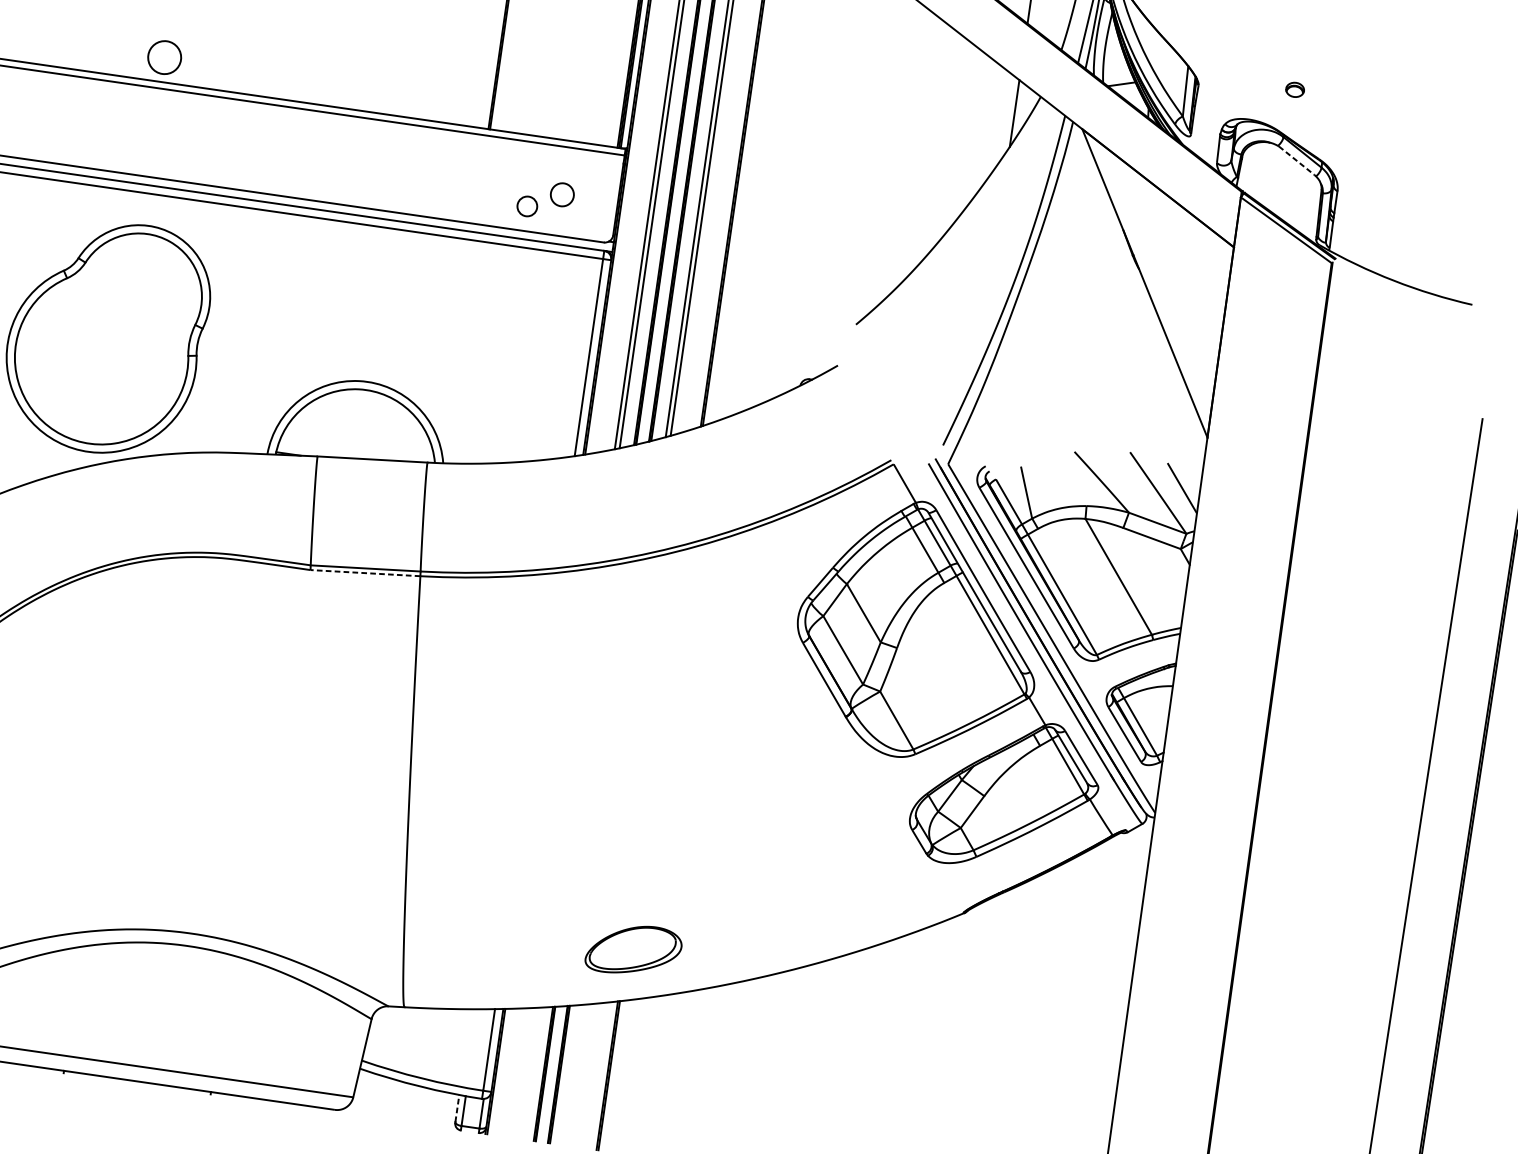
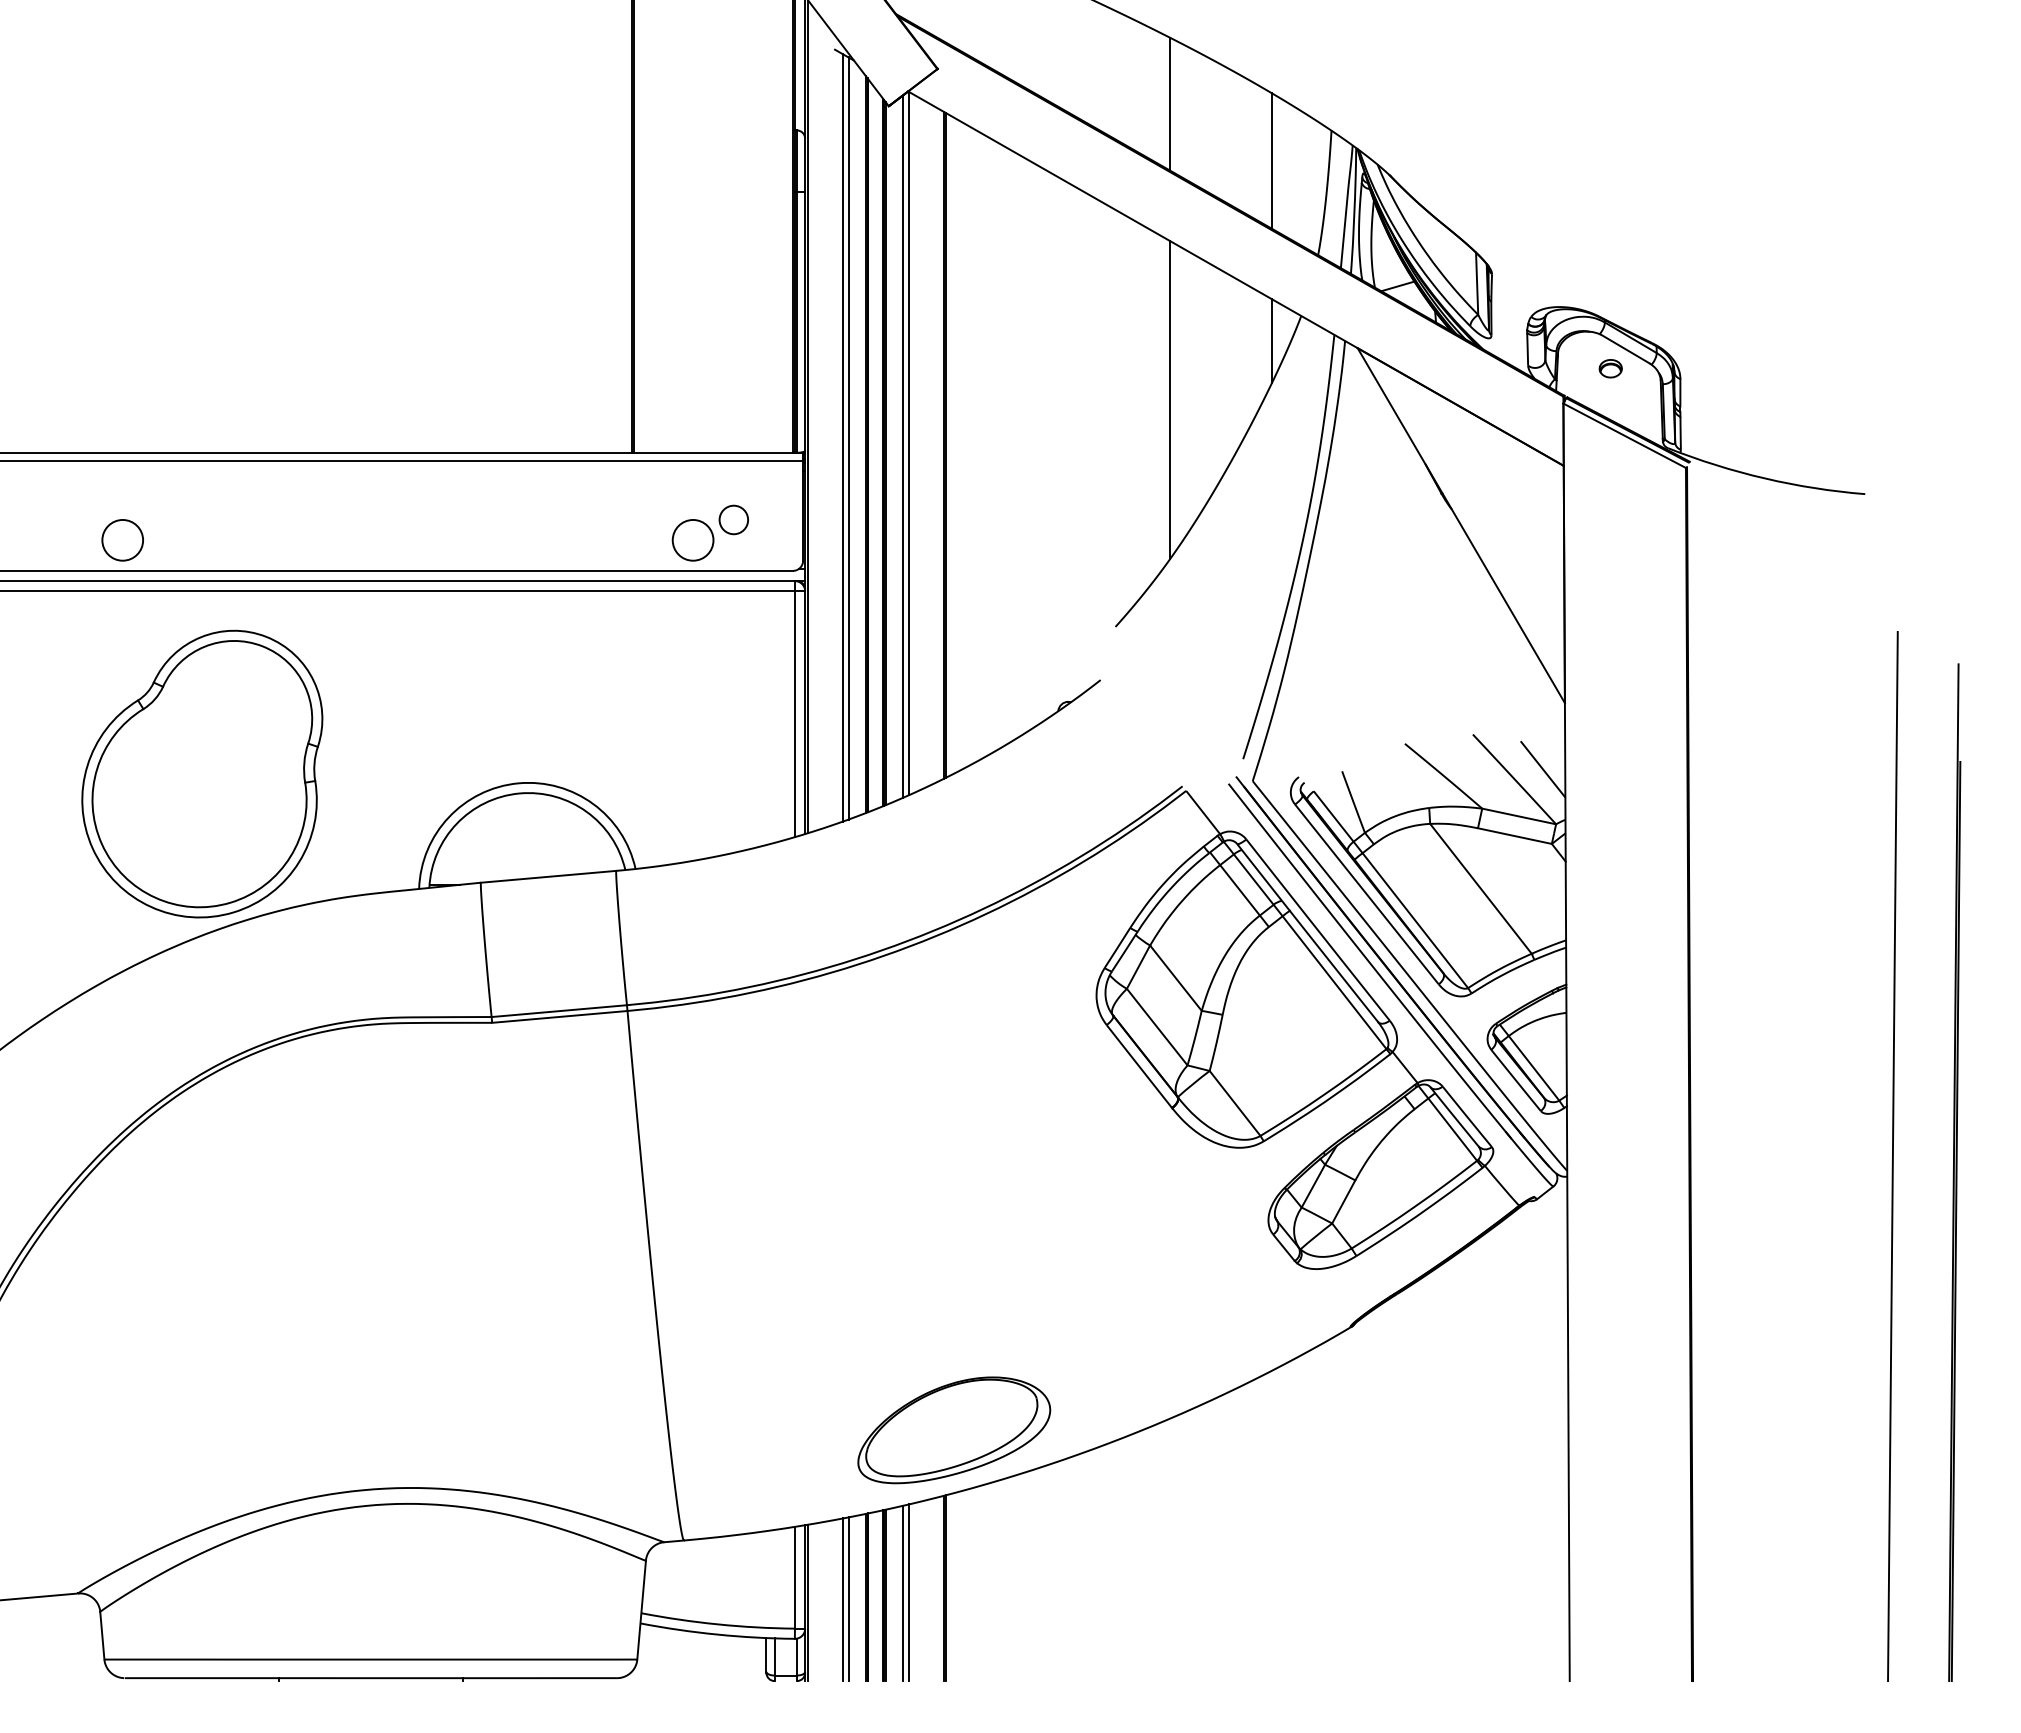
circle: (164, 57) -> (122, 540), moved
part: (1294, 89) -> (1610, 368), moved
line: (926, 148) -> (1170, 399), added
line: (1296, 161) -> (1625, 349), dashed -> solid
circle: (526, 205) -> (692, 539), size x1.67
line: (365, 572) -> (559, 1016), dashed -> solid
part: (634, 950) -> (954, 1430), size x1.67
line: (524, 1072) -> (842, 1599), added
line: (529, 1073) -> (848, 1599), added
line: (573, 1074) -> (902, 1593), added
line: (578, 1074) -> (908, 1592), added
line: (457, 1108) -> (766, 1654), dashed -> solid

